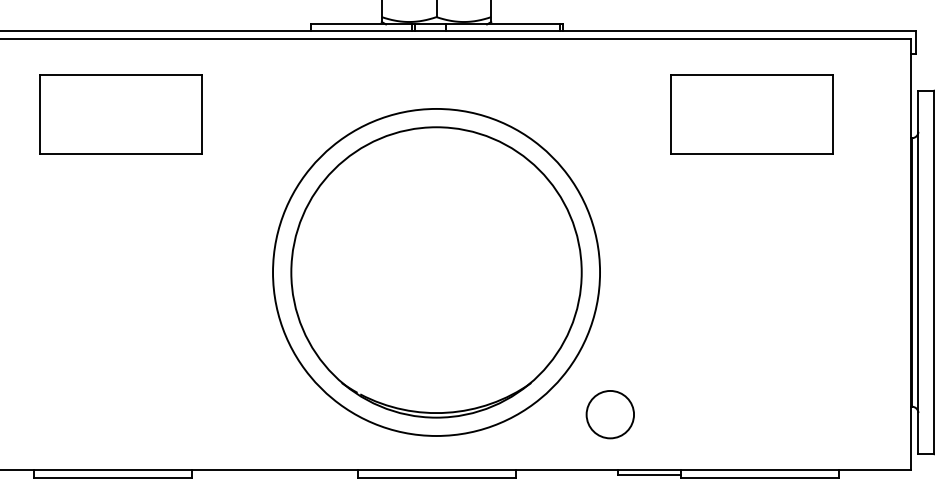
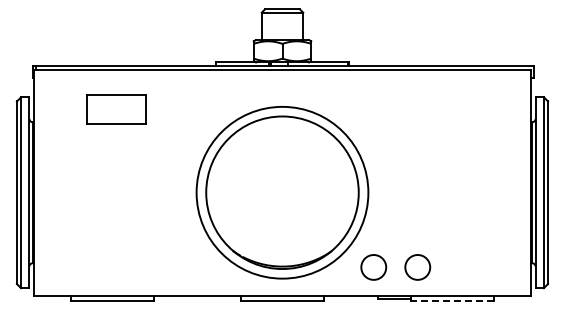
part: (120, 113) -> (116, 109), size x0.7
part: (752, 113) -> (448, 109), removed
circle: (693, 414) -> (417, 267), added
line: (760, 477) -> (452, 300), solid -> dashed

